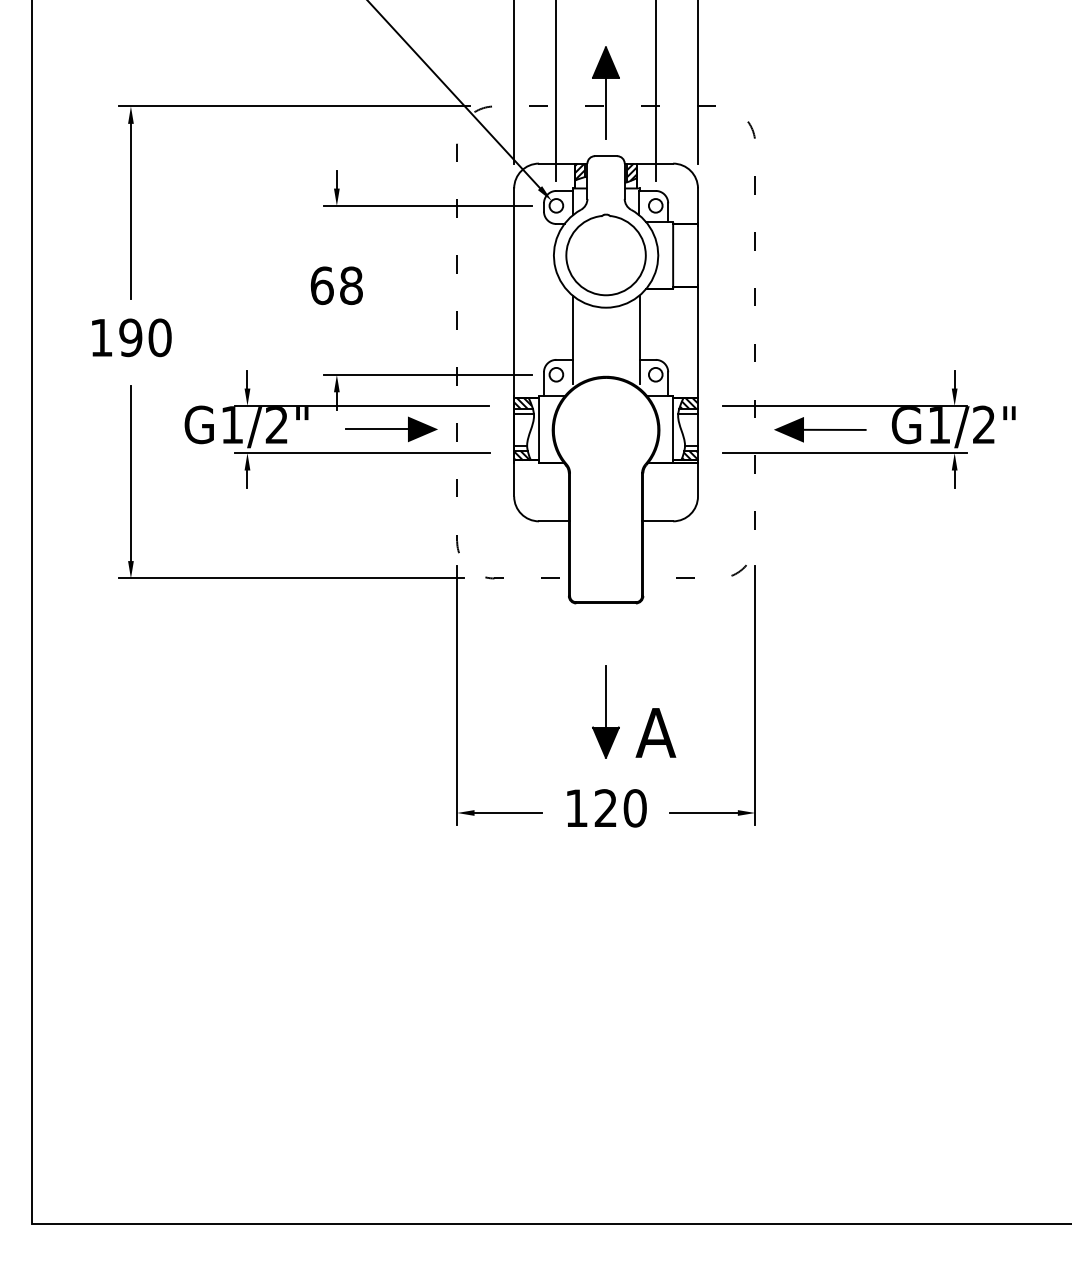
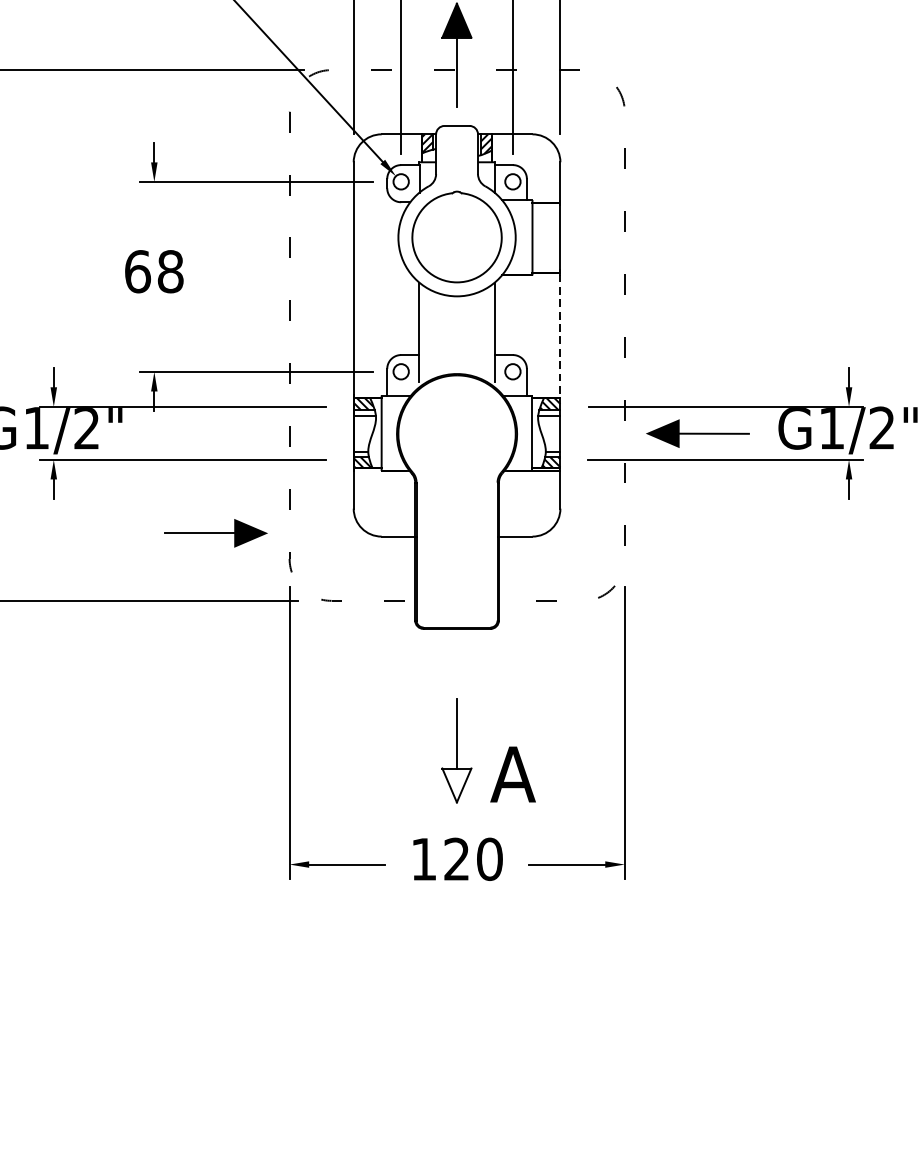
line: (698, 343) -> (560, 336), solid -> dashed
part: (391, 428) -> (215, 532), moved
fill: (605, 742) -> (456, 785), removed

